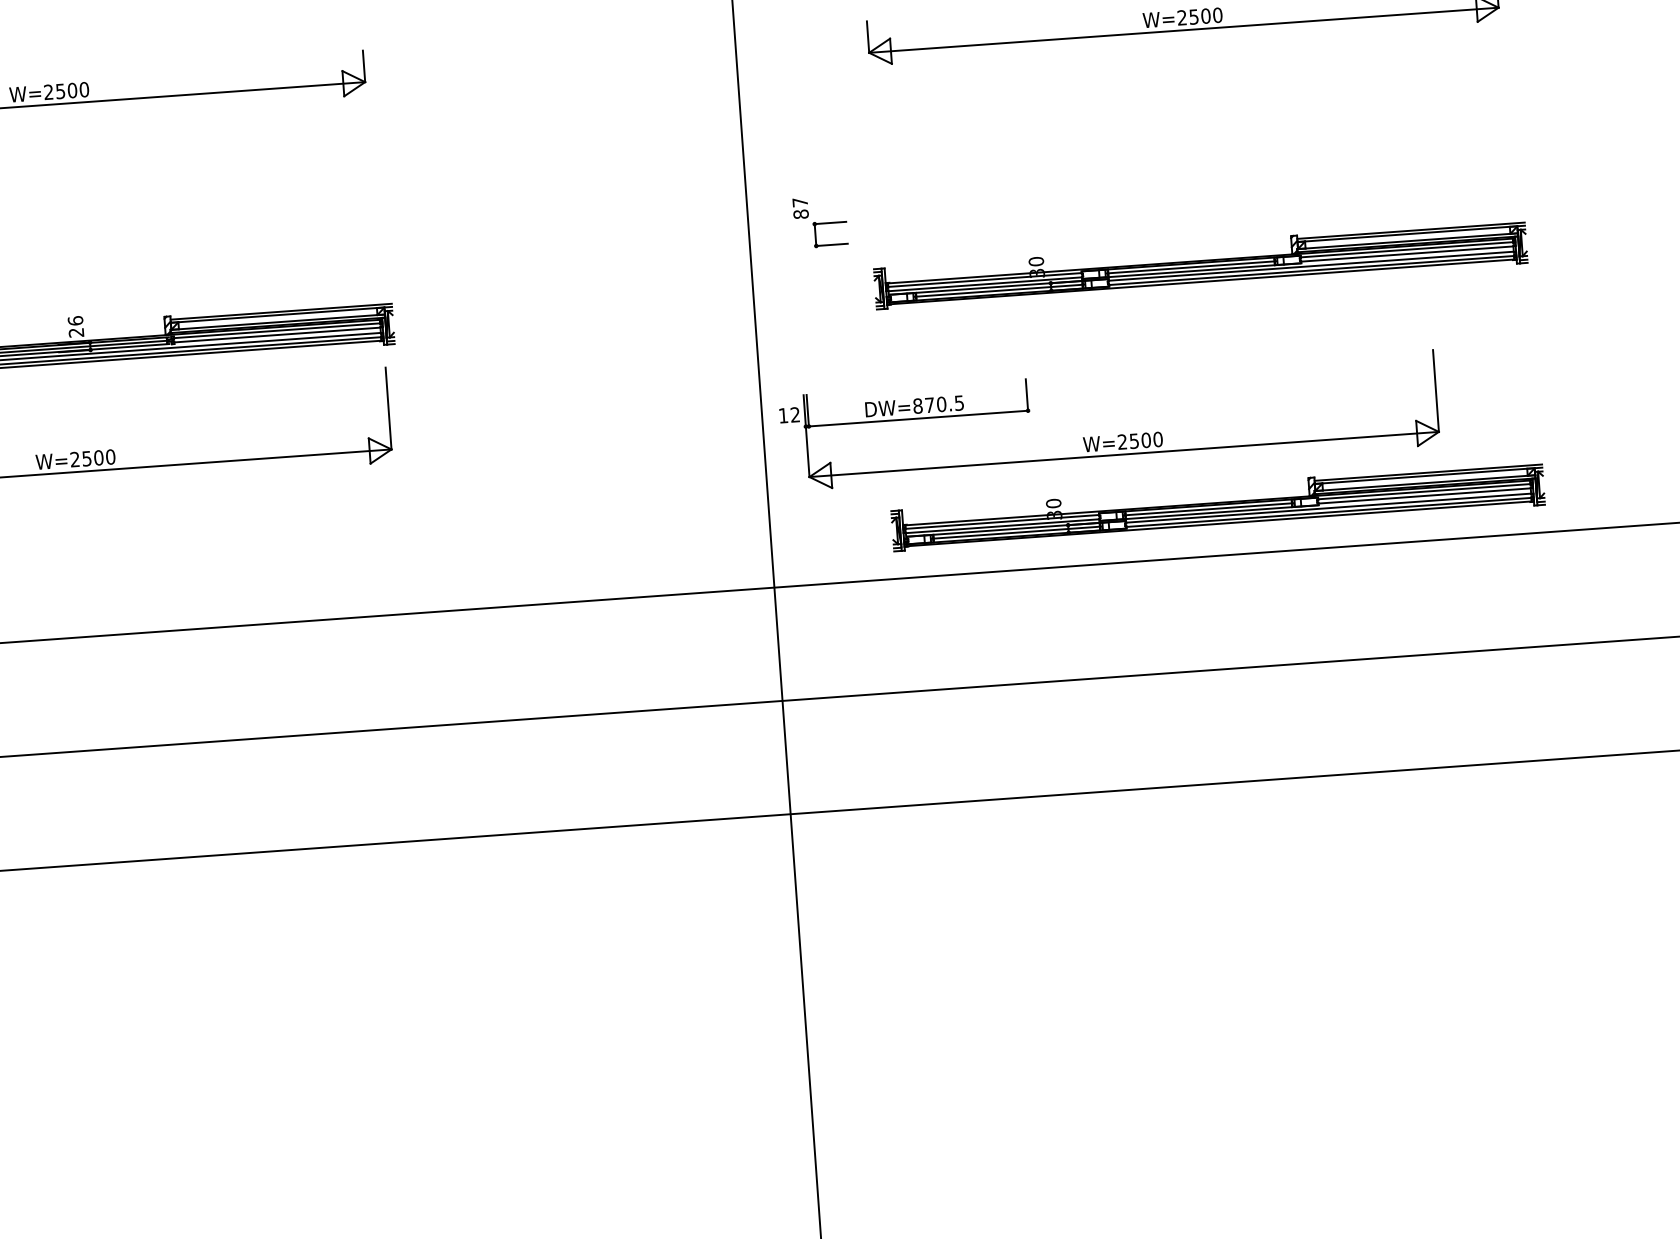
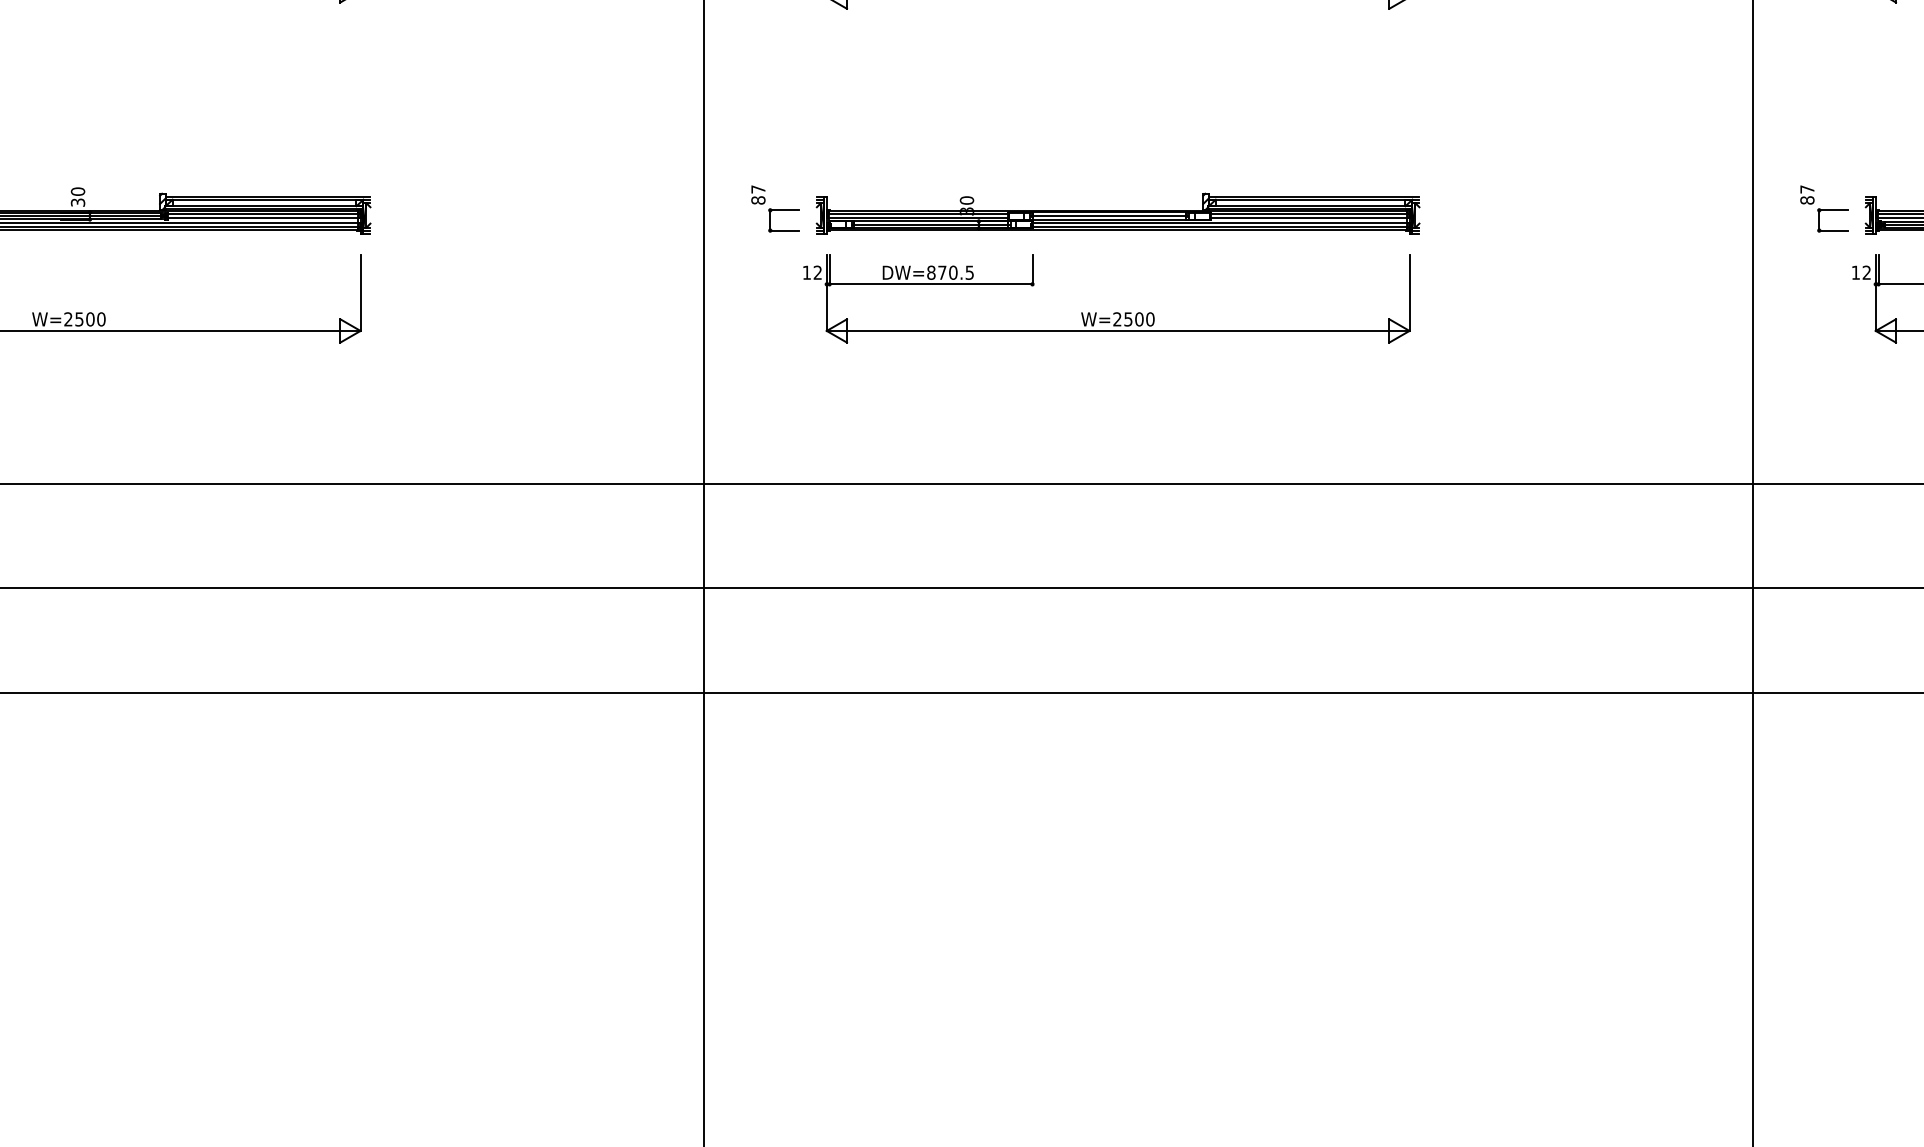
part: (820, 221) -> (775, 208), moved
text: (75, 326) -> (77, 196), 26 -> 30
part: (1118, 434) -> (1114, 312), moved
part: (1217, 505) -> (1117, 437), removed

